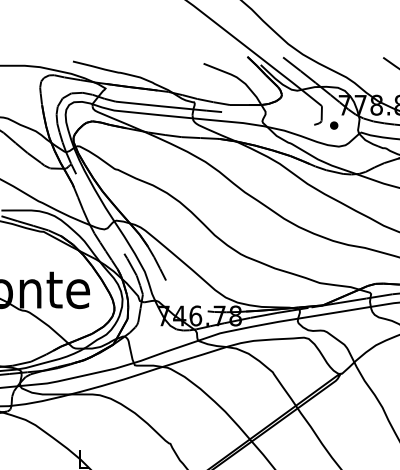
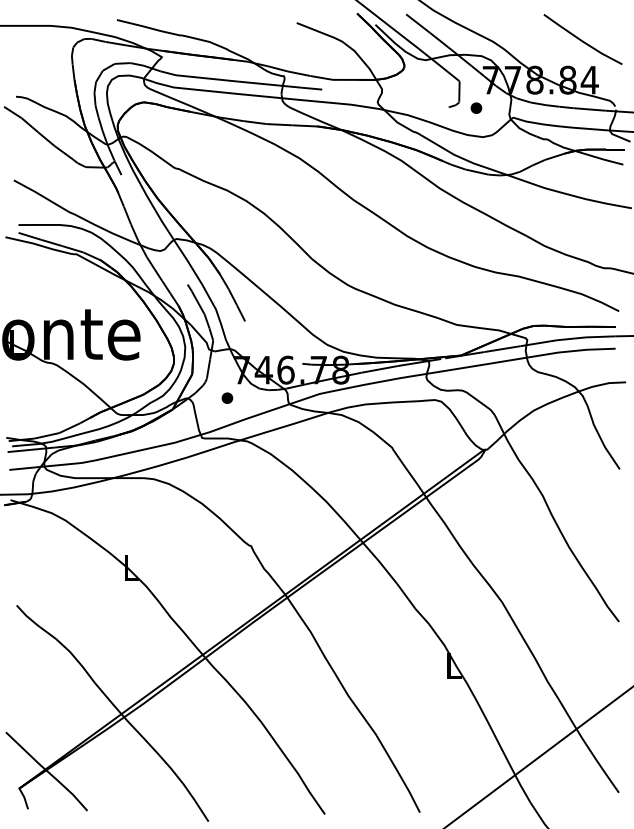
part: (153, 335) -> (227, 397), added

